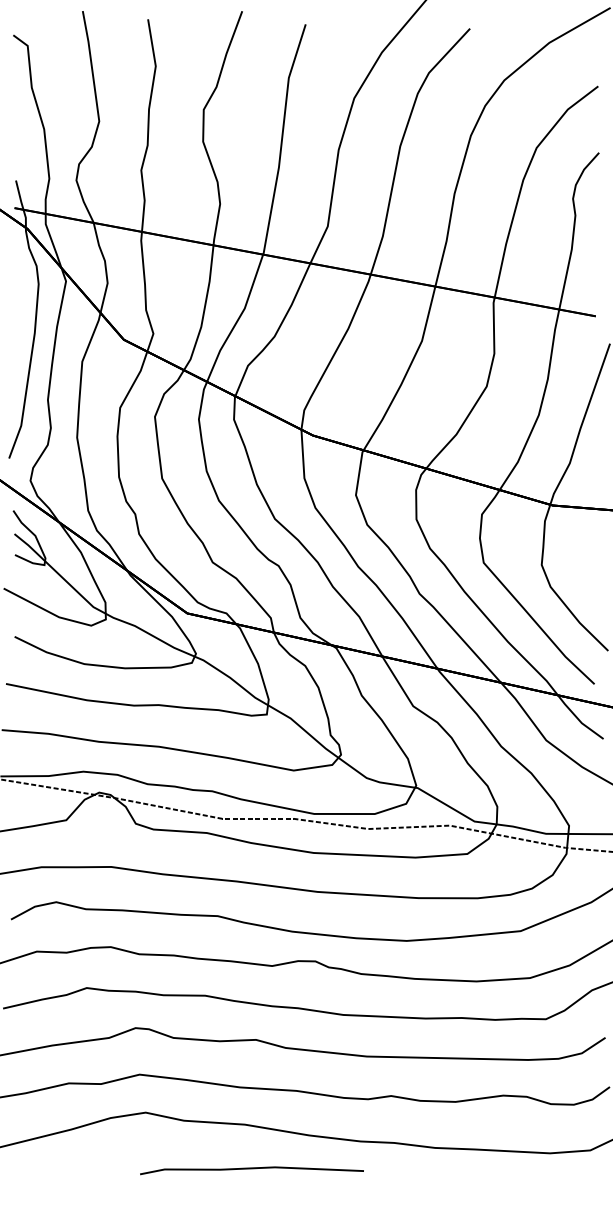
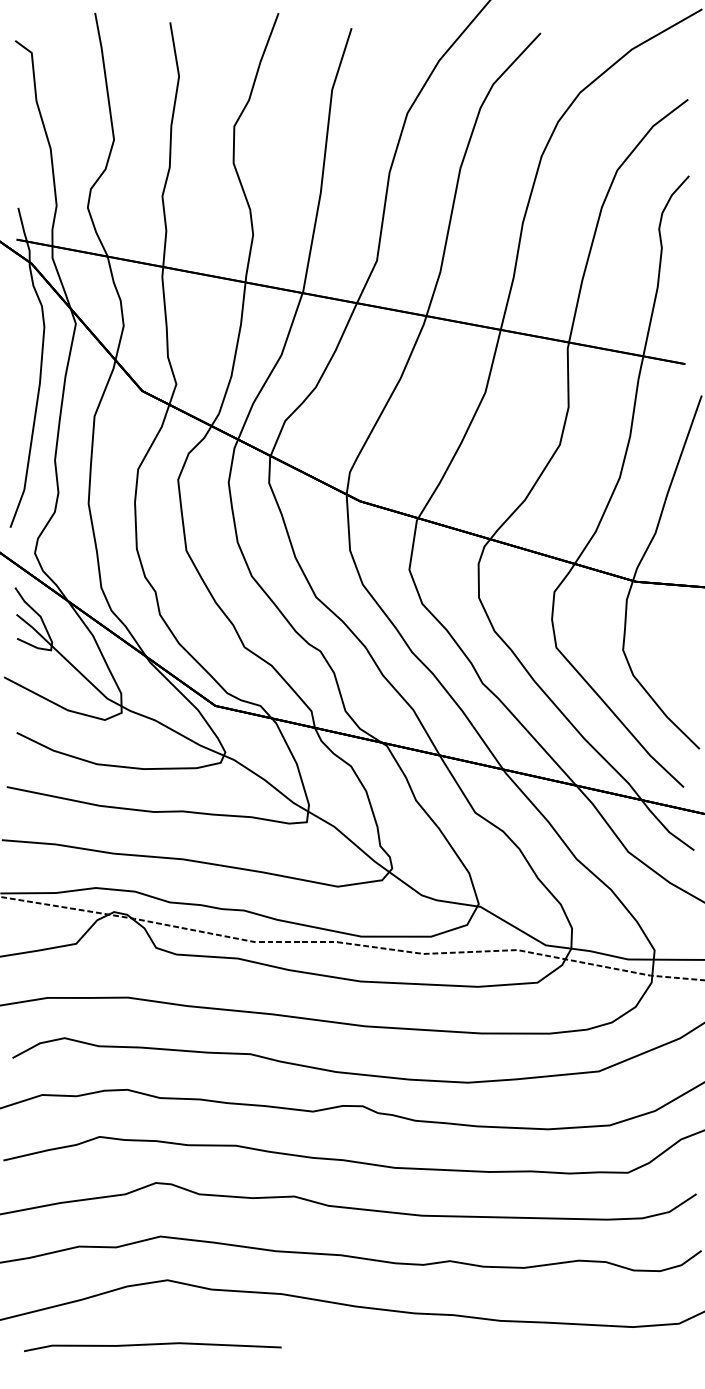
part: (251, 1170) -> (152, 1346), moved

